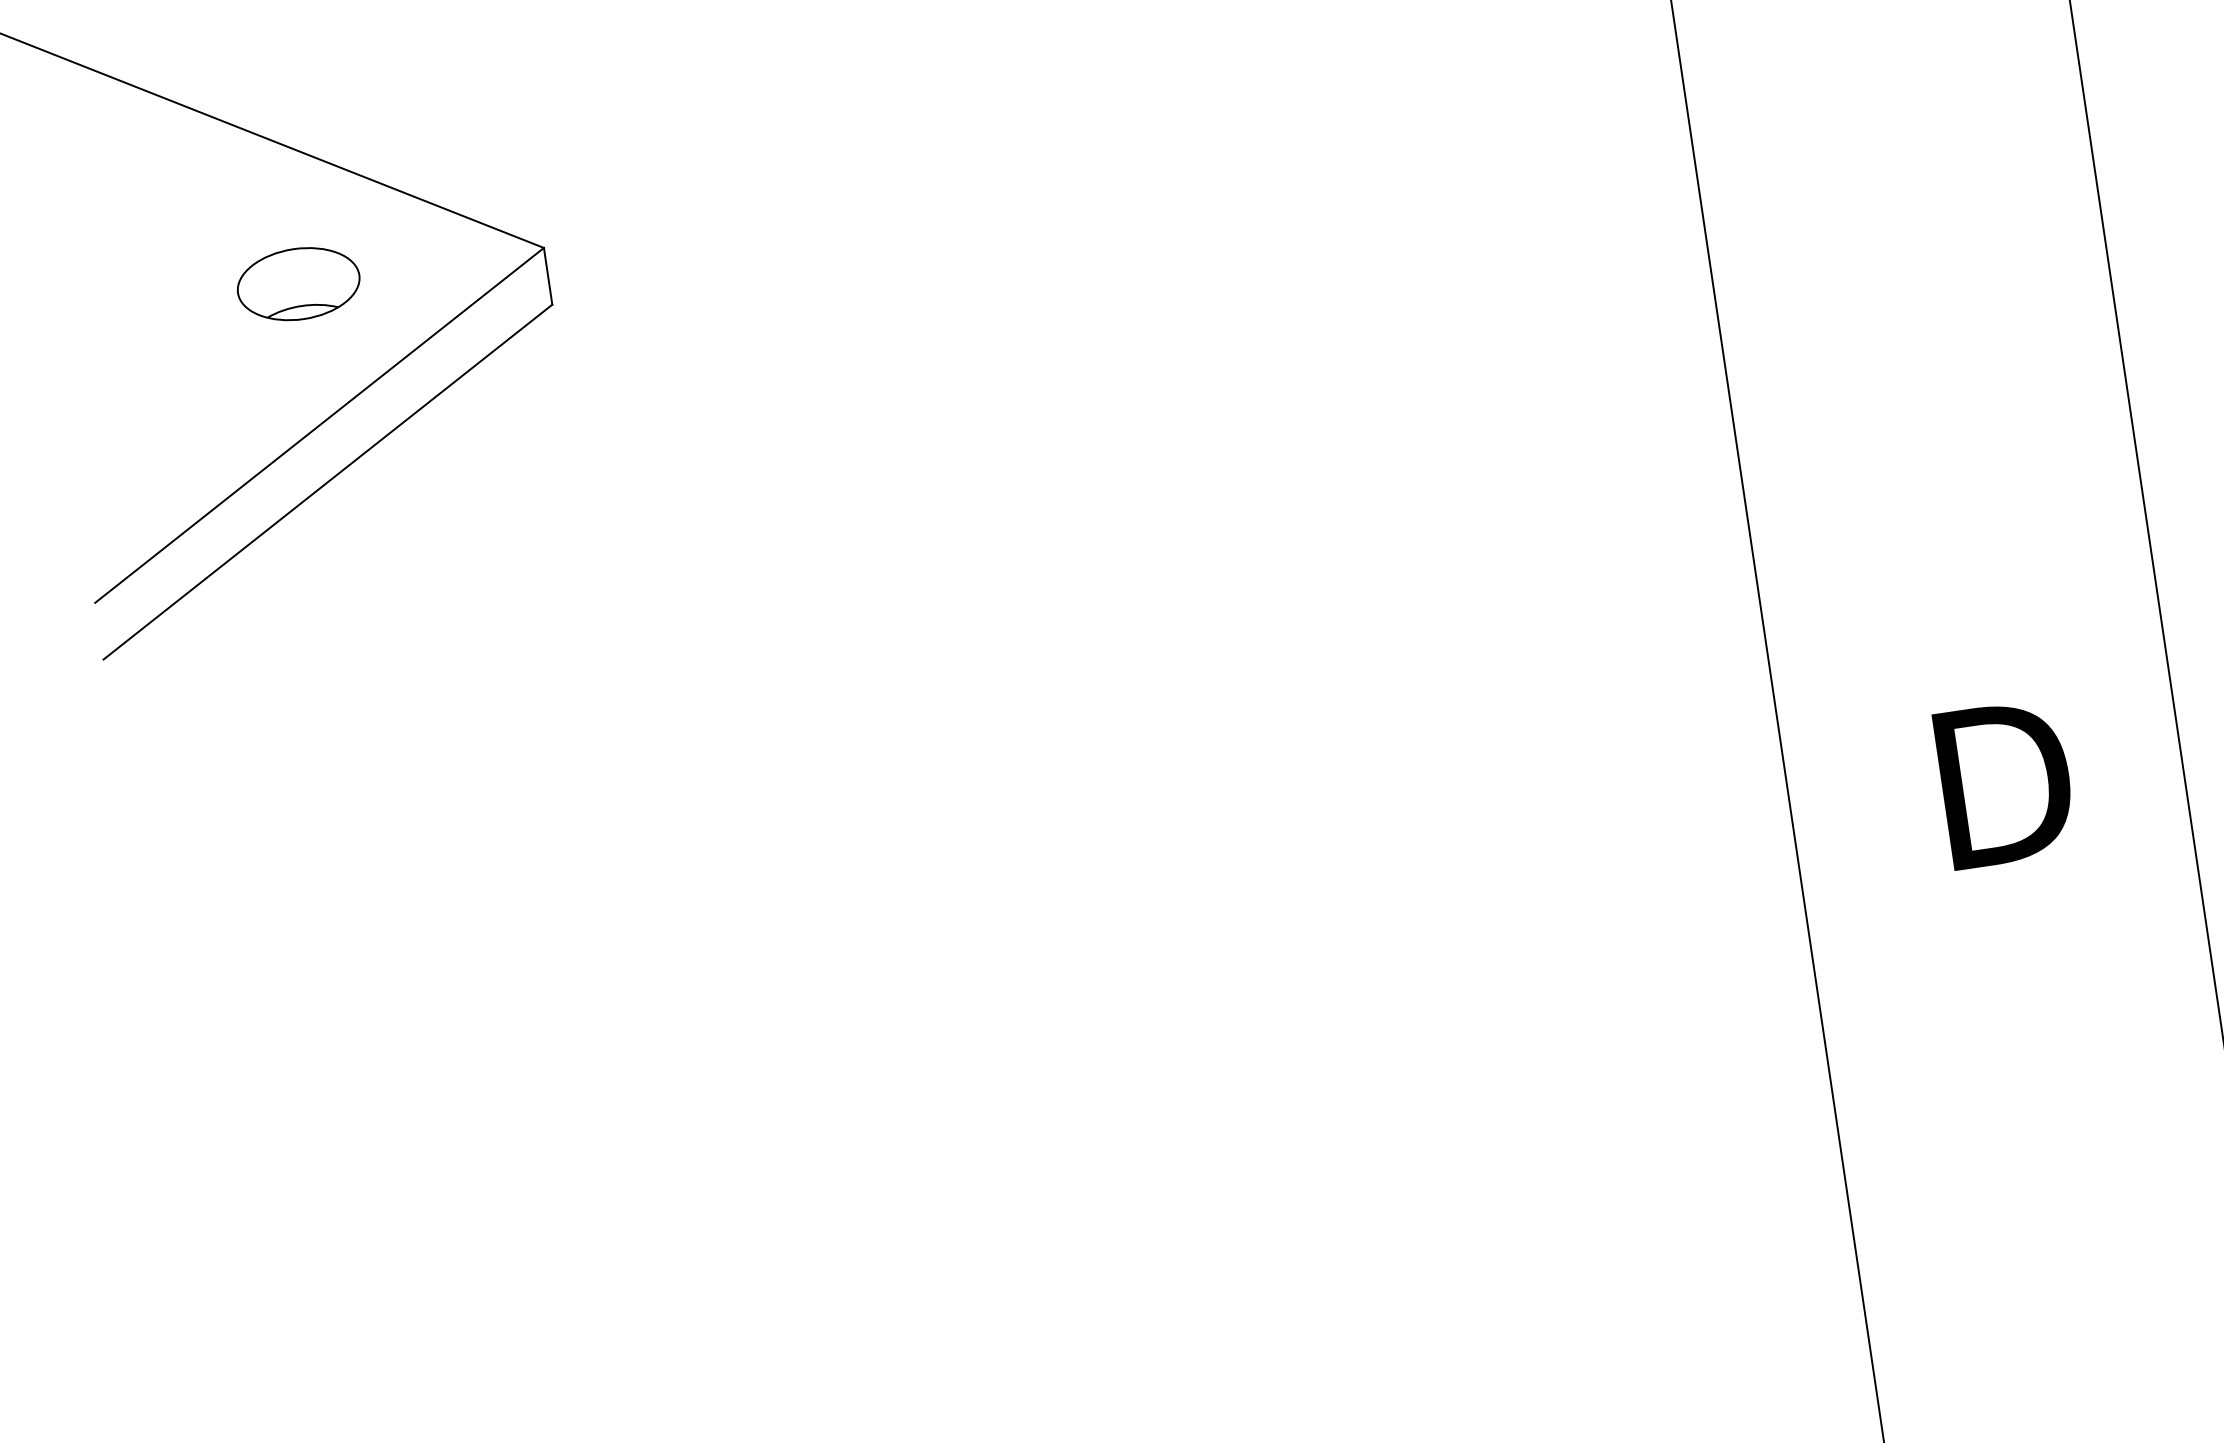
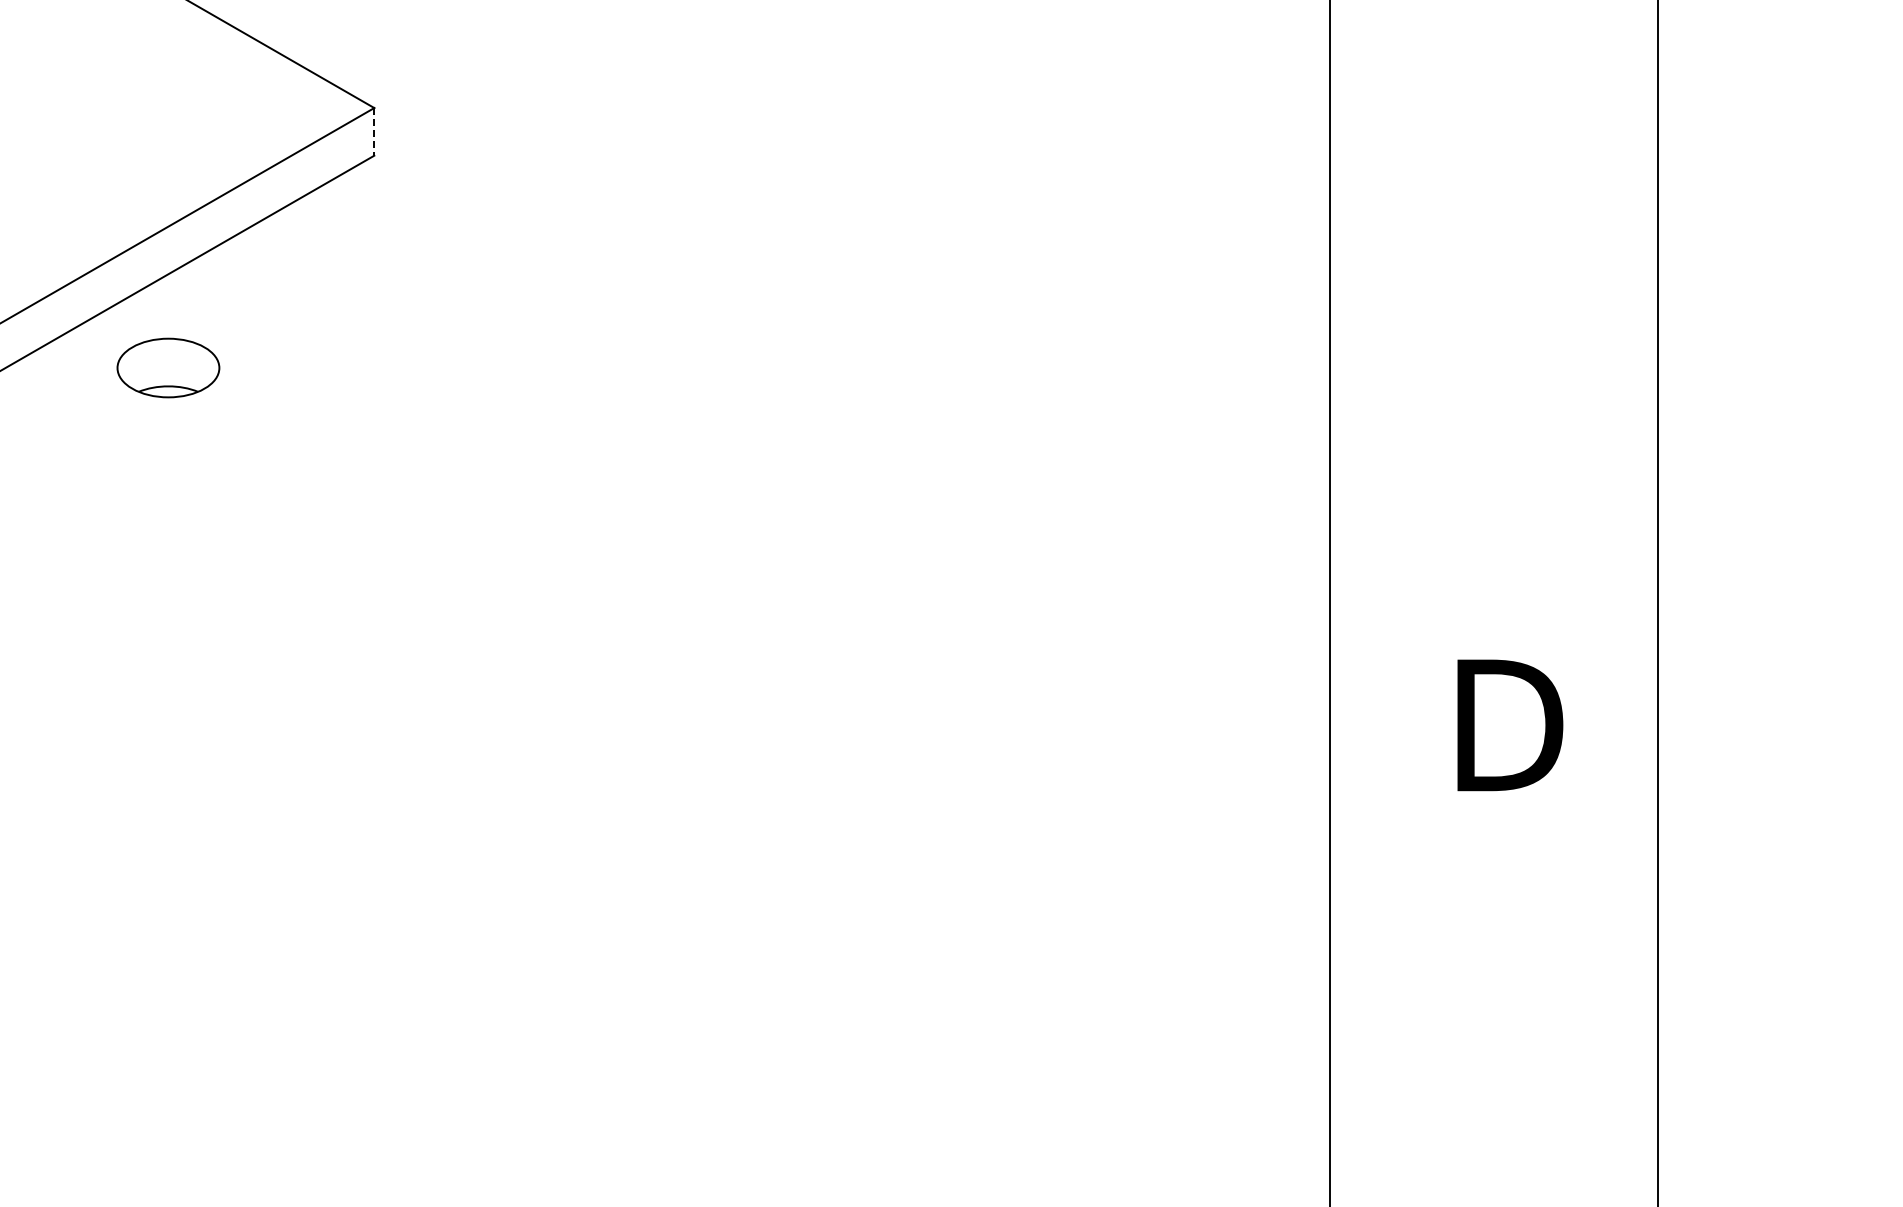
line: (548, 275) -> (374, 131), solid -> dashed
part: (298, 283) -> (168, 367), moved

